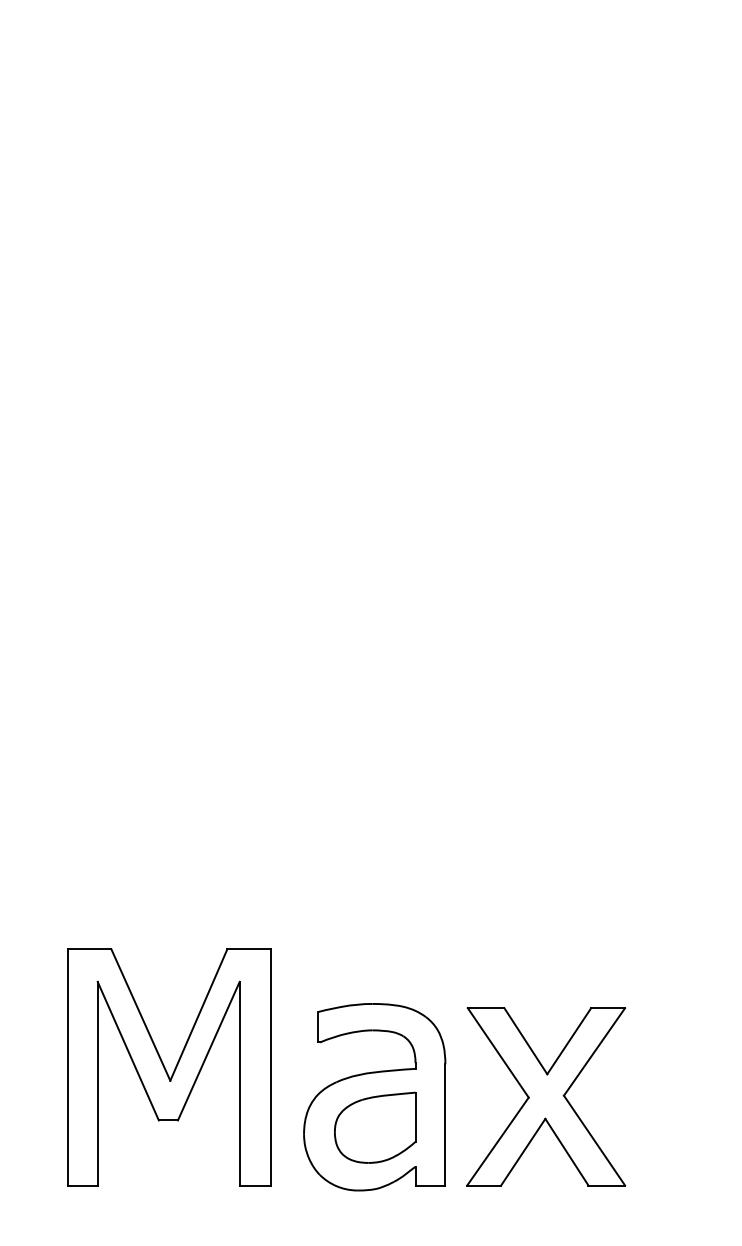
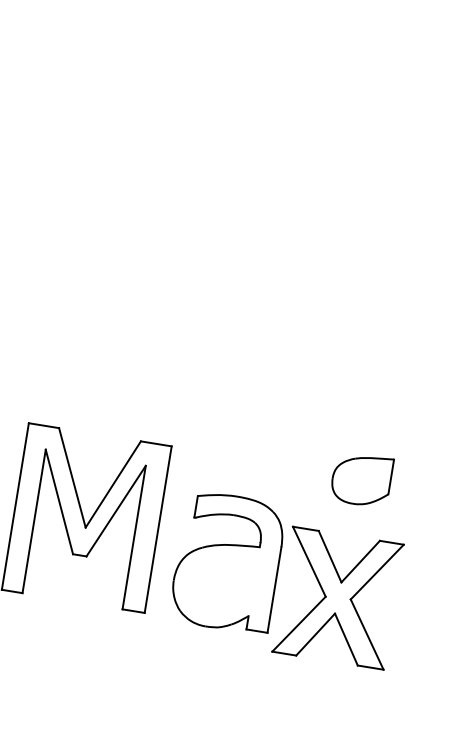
part: (546, 1096) -> (338, 598), moved
part: (375, 1127) -> (361, 479), moved

